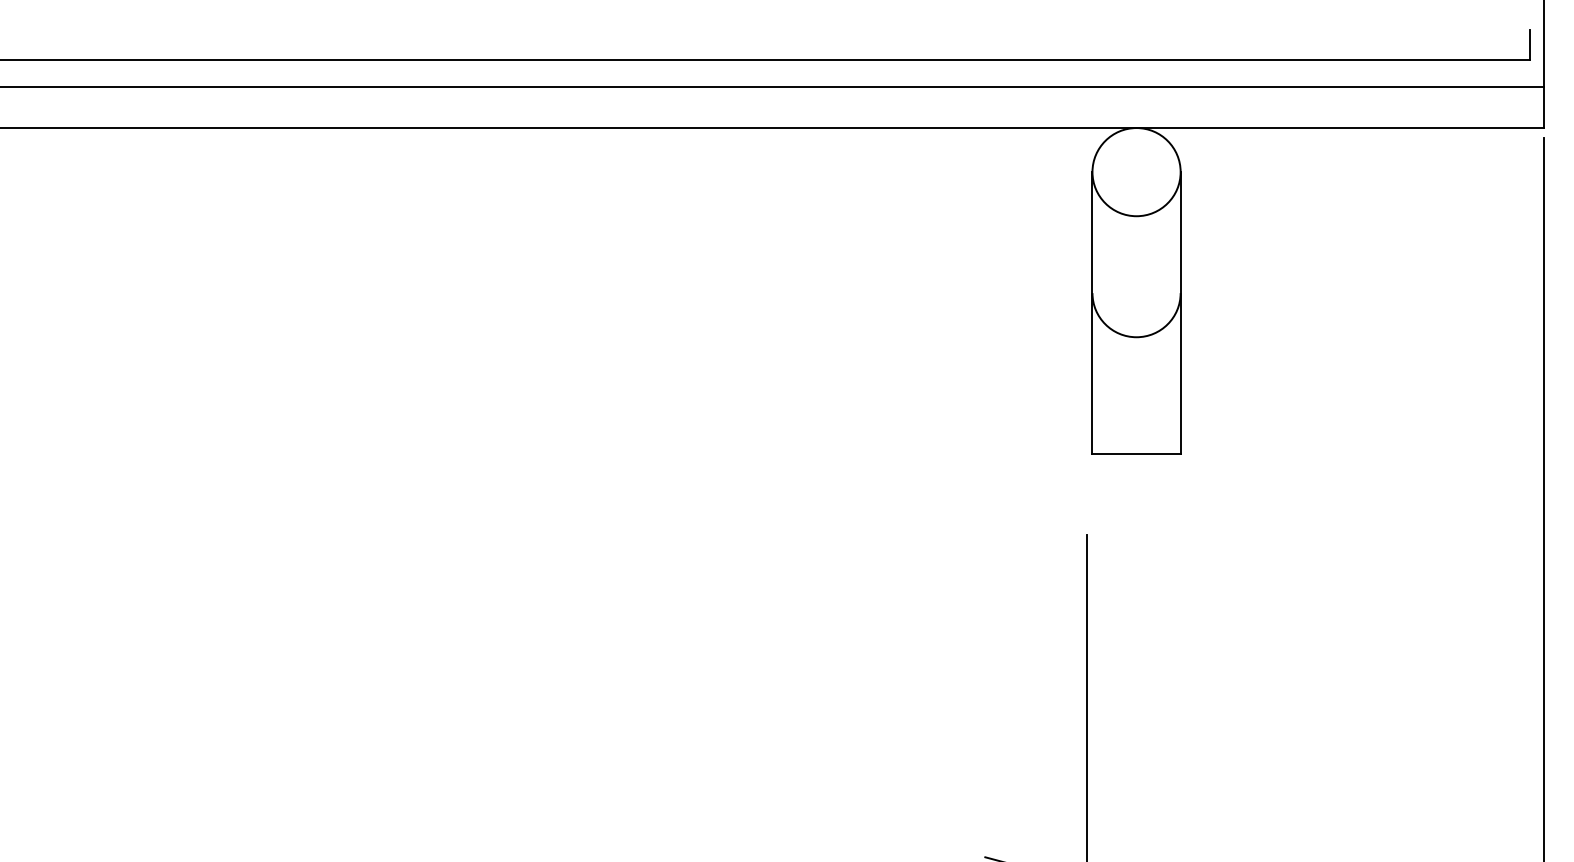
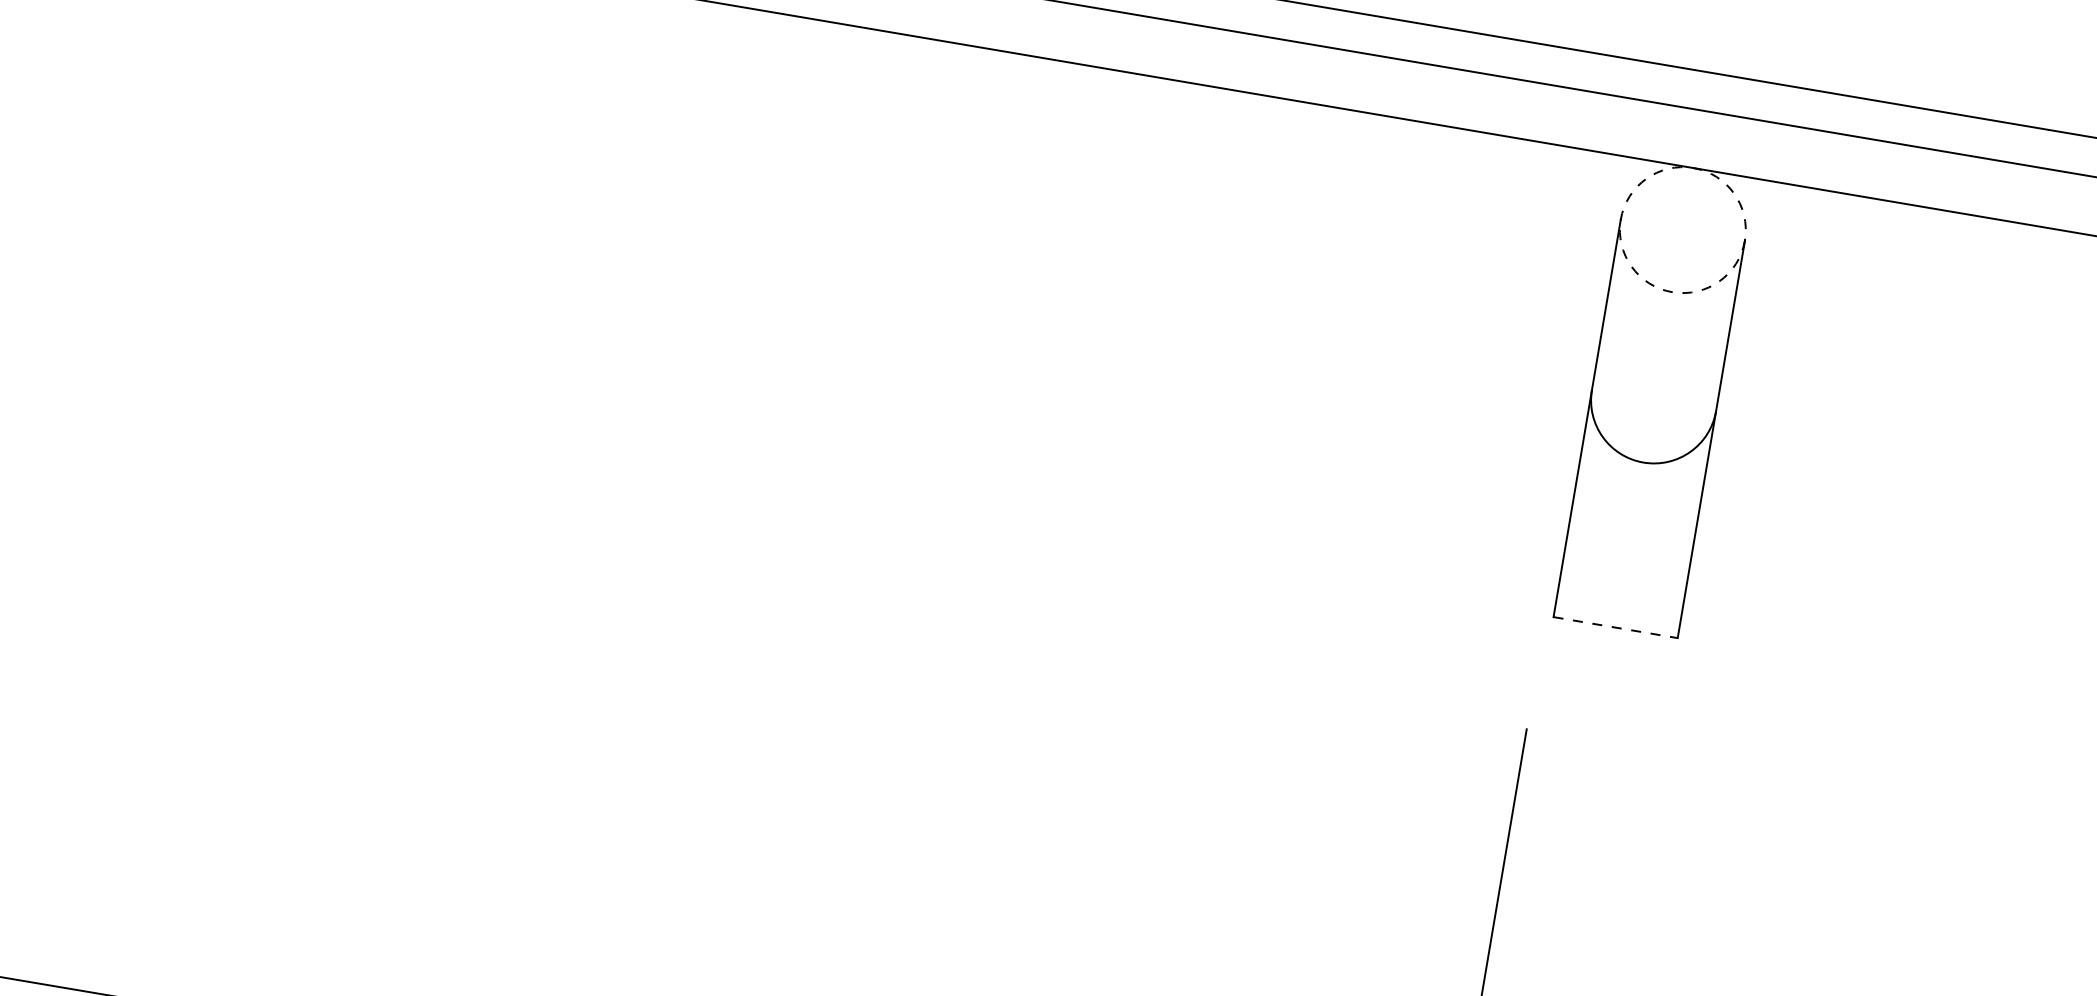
circle: (1136, 172) -> (1682, 230), solid -> dashed
line: (1137, 454) -> (1616, 627), solid -> dashed

